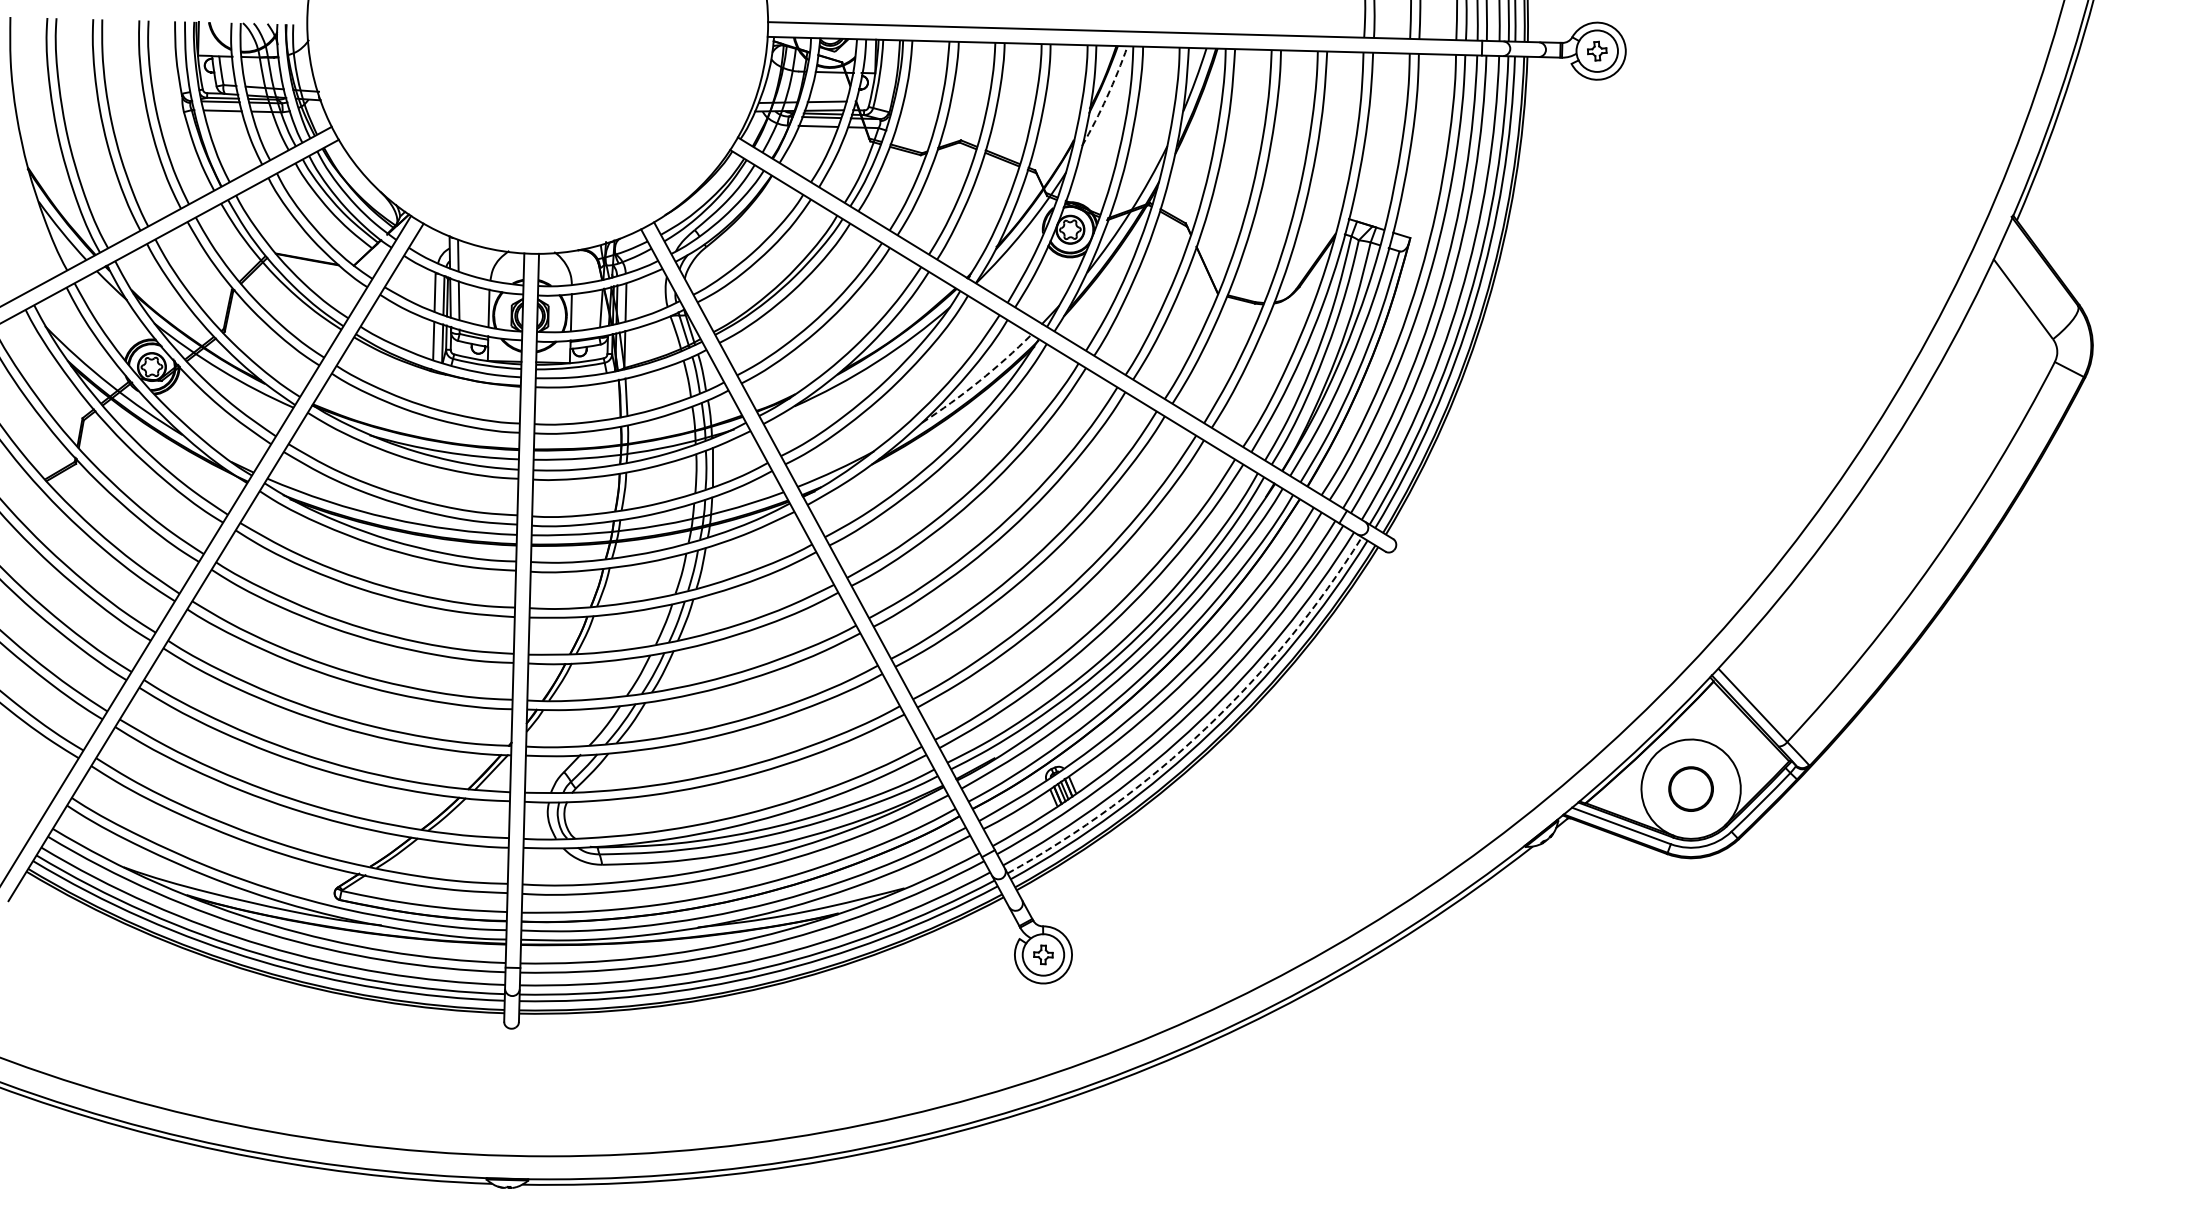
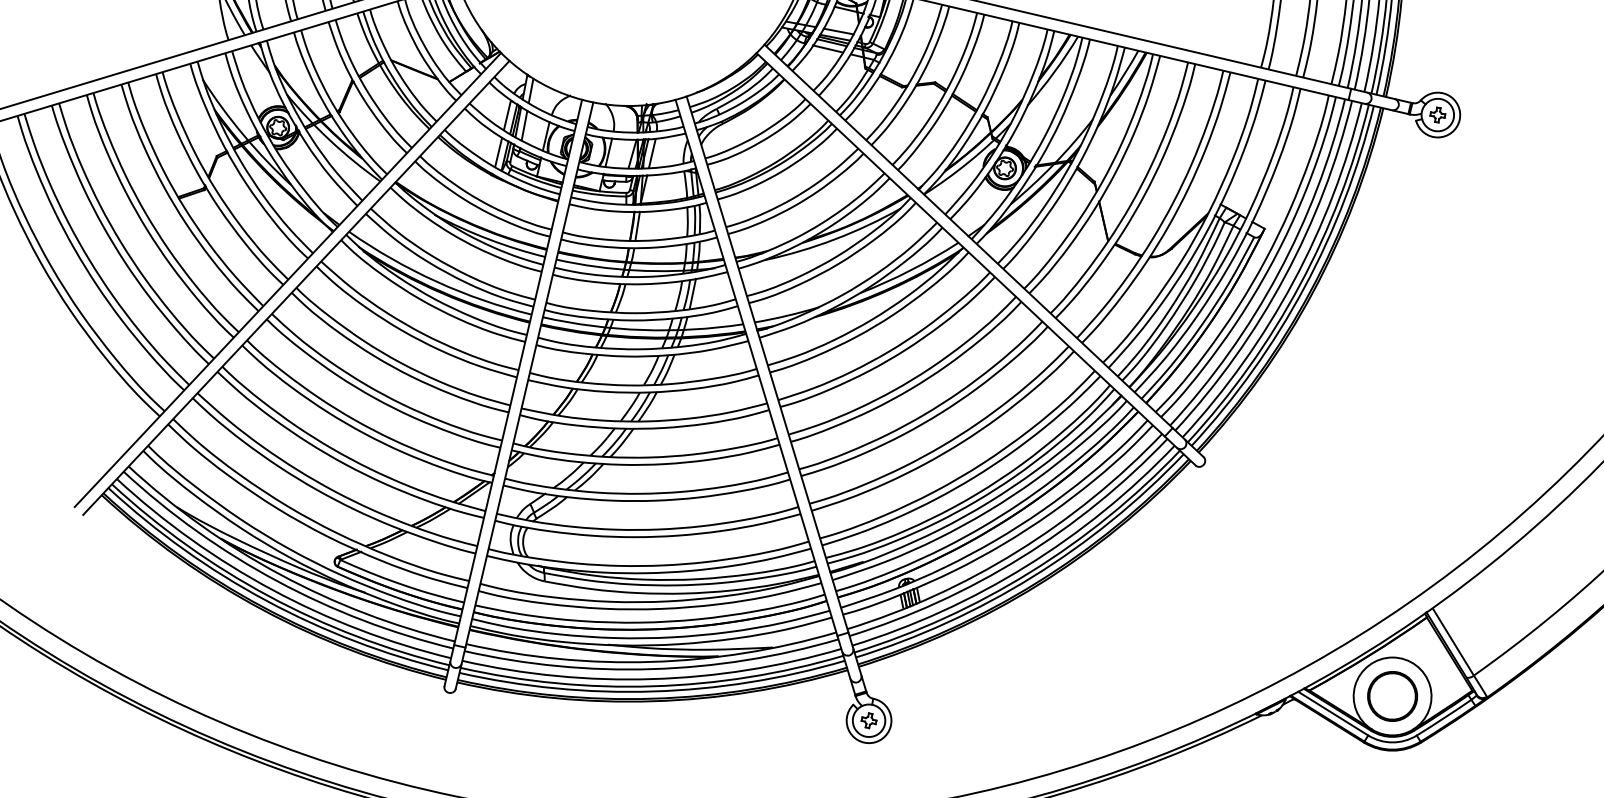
arc: (1107, 97) -> (1054, 72), dashed -> solid
arc: (979, 381) -> (911, 270), dashed -> solid
arc: (1206, 727) -> (1030, 572), dashed -> solid
part: (1690, 788) -> (1392, 695), size x1.43

